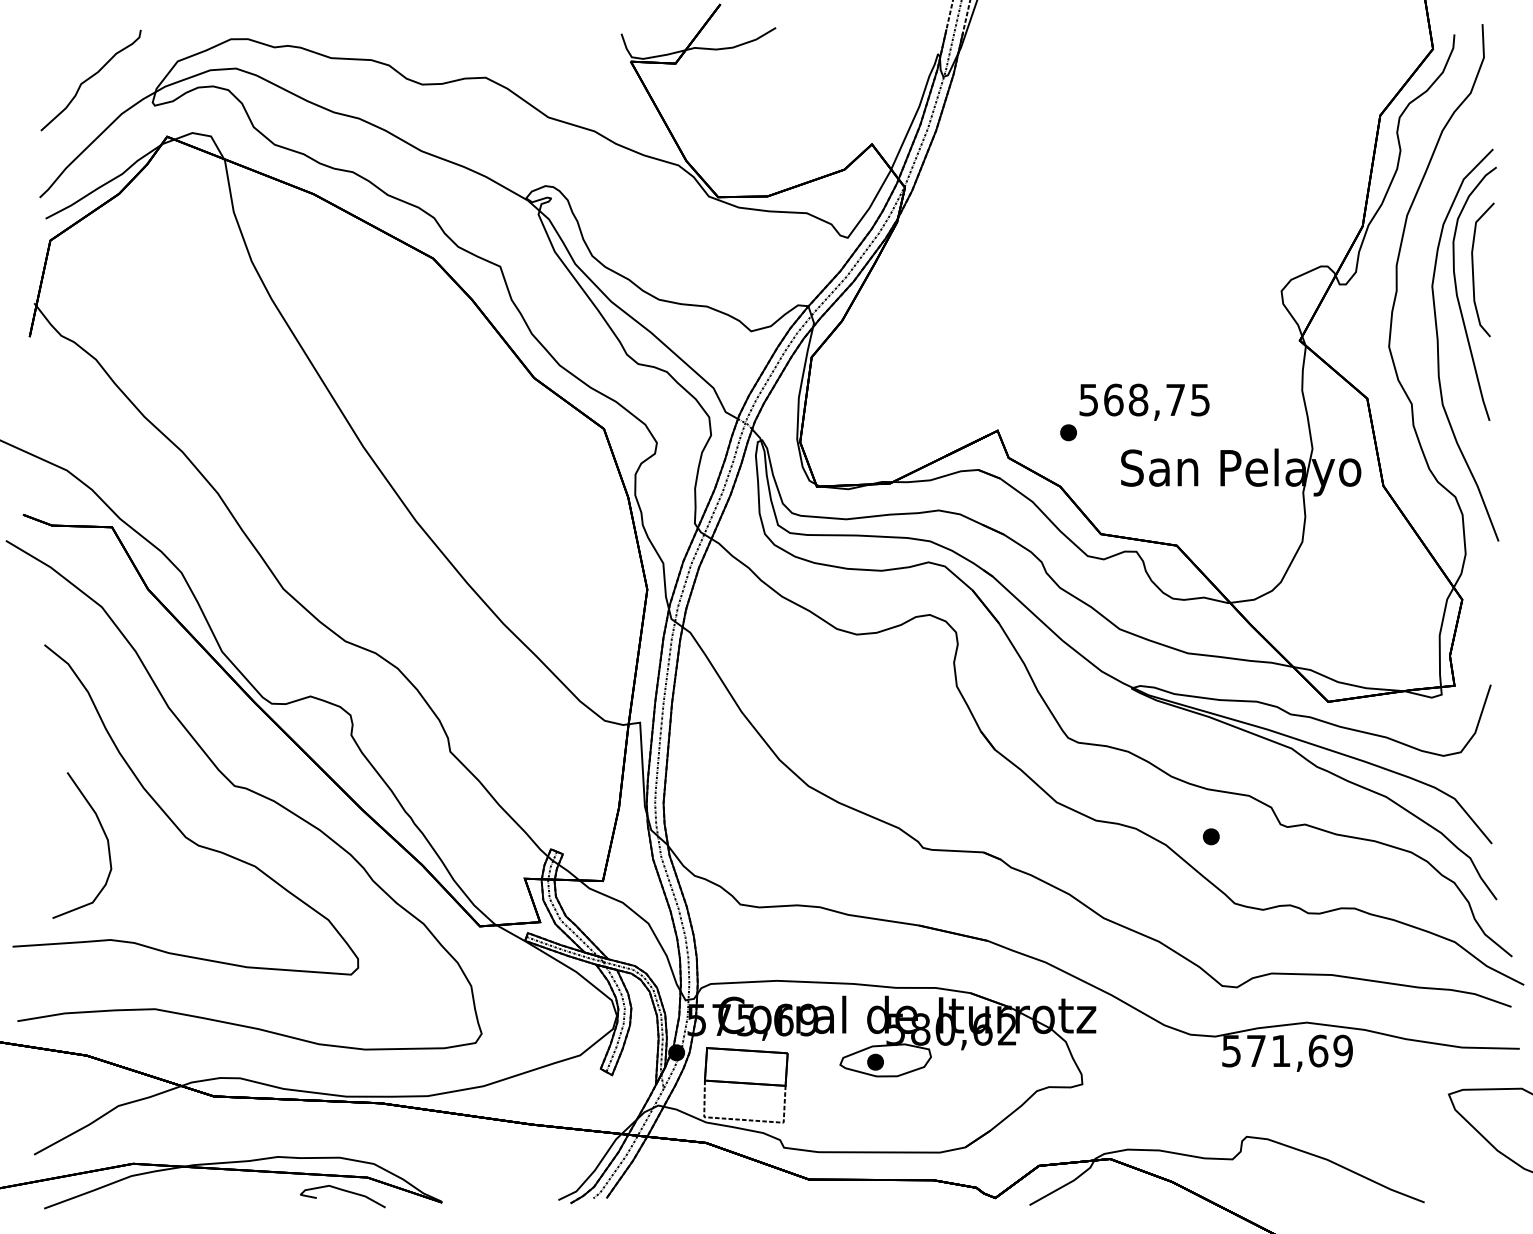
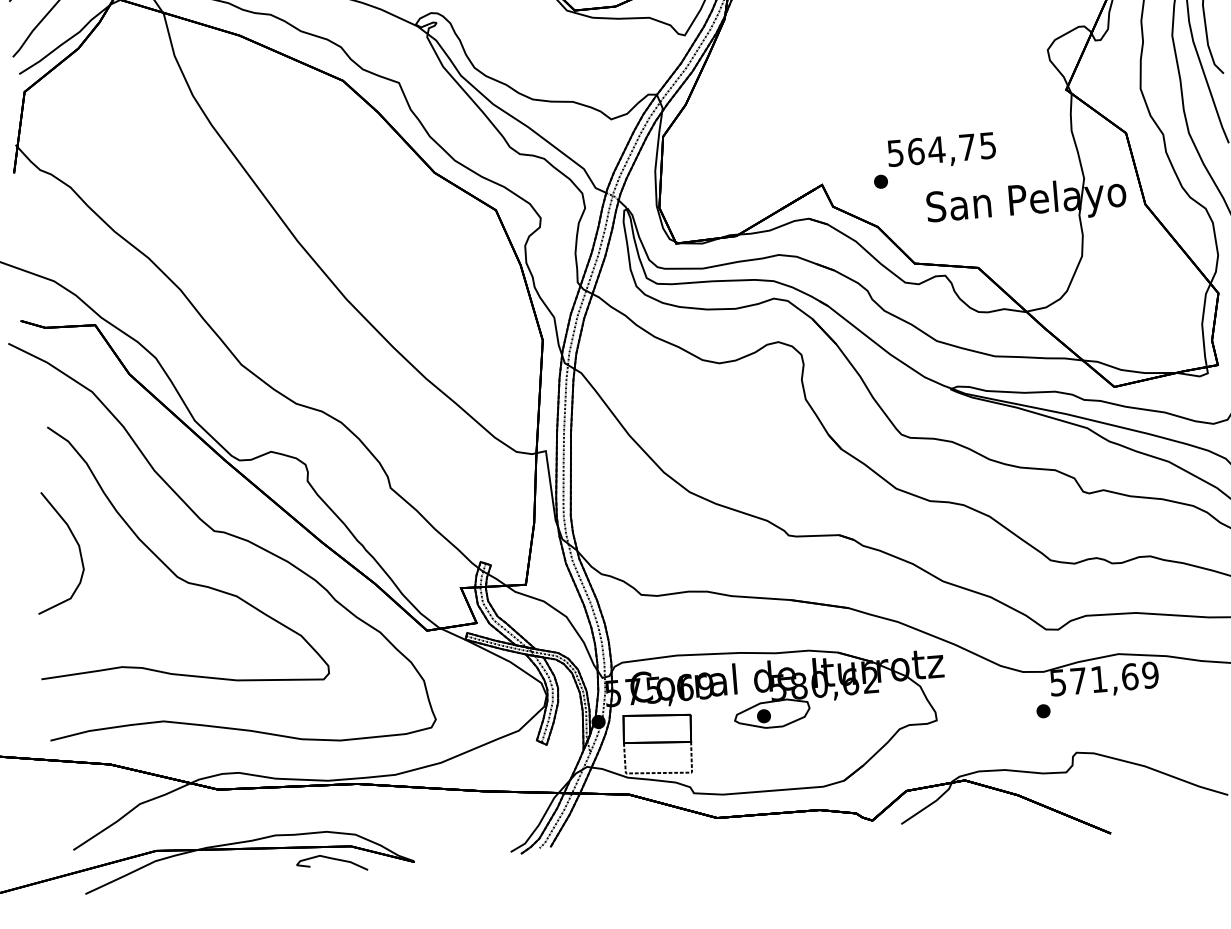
text: (1138, 399) -> (936, 149), 568,75 -> 564,75
curve: (104, 835) -> (75, 542), moved
part: (1211, 836) -> (1043, 710), moved

